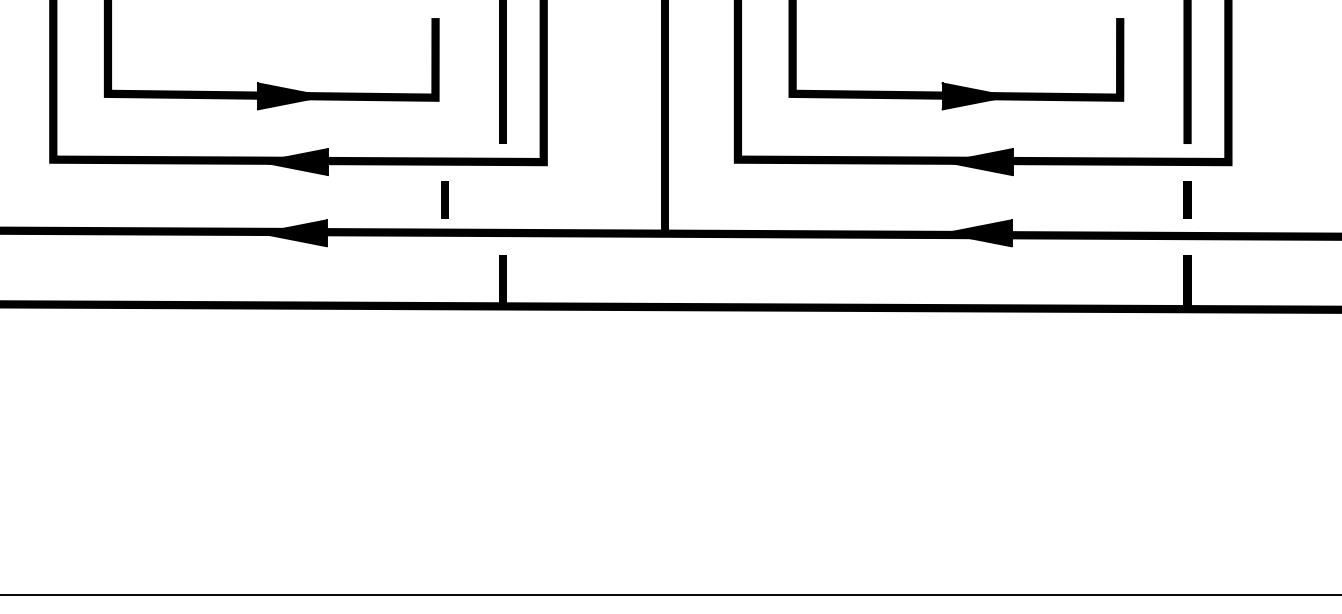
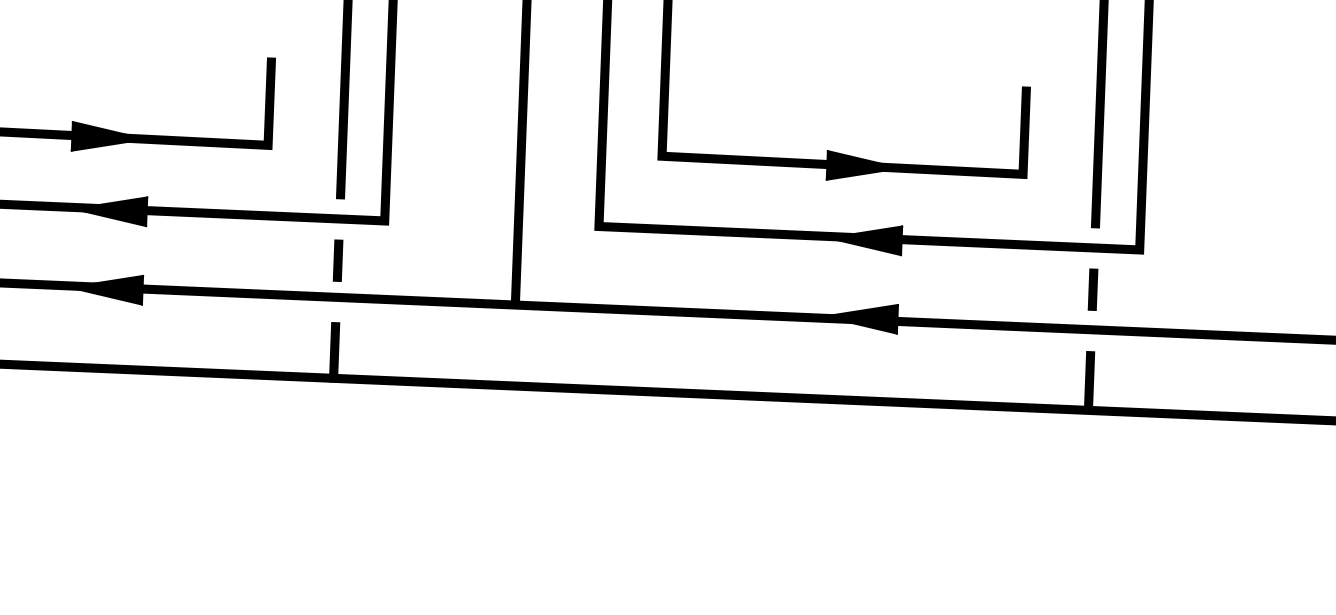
line: (444, 199) -> (337, 260), moved

